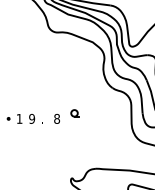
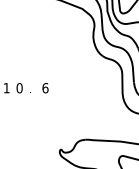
part: (74, 113) -> (63, 82), removed
text: (31, 118) -> (19, 87), 9 -> 0
text: (57, 118) -> (45, 87), 8 -> 6

